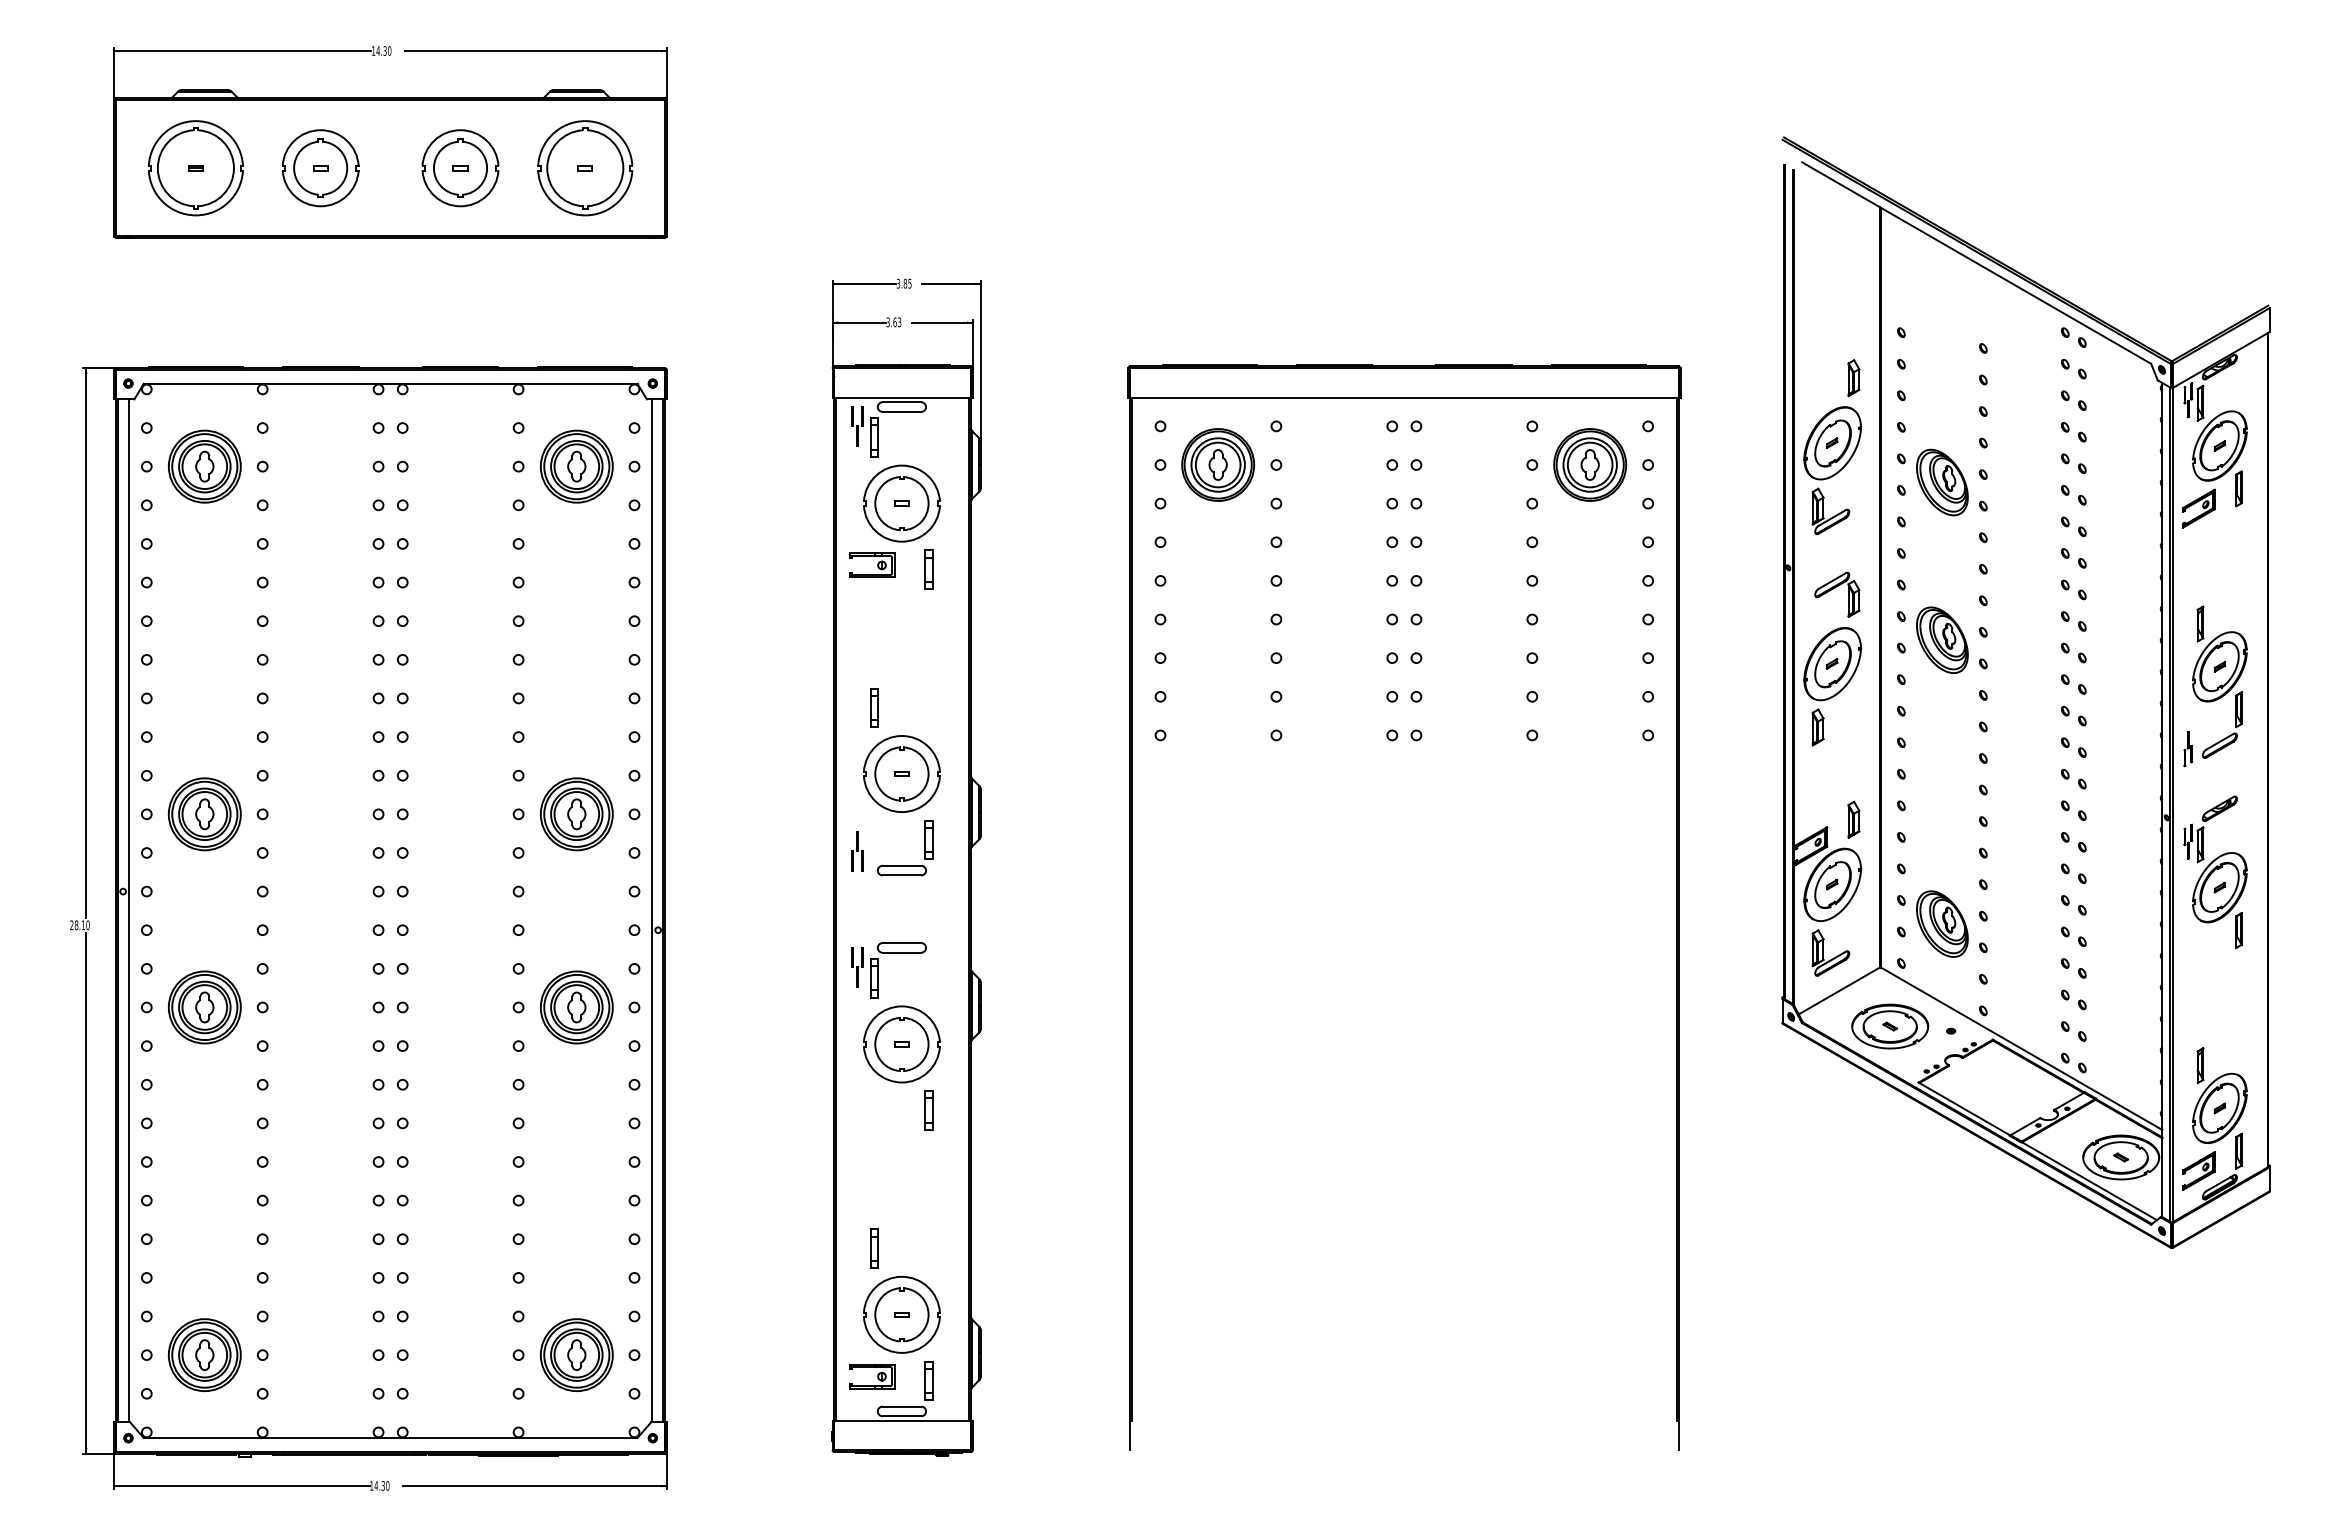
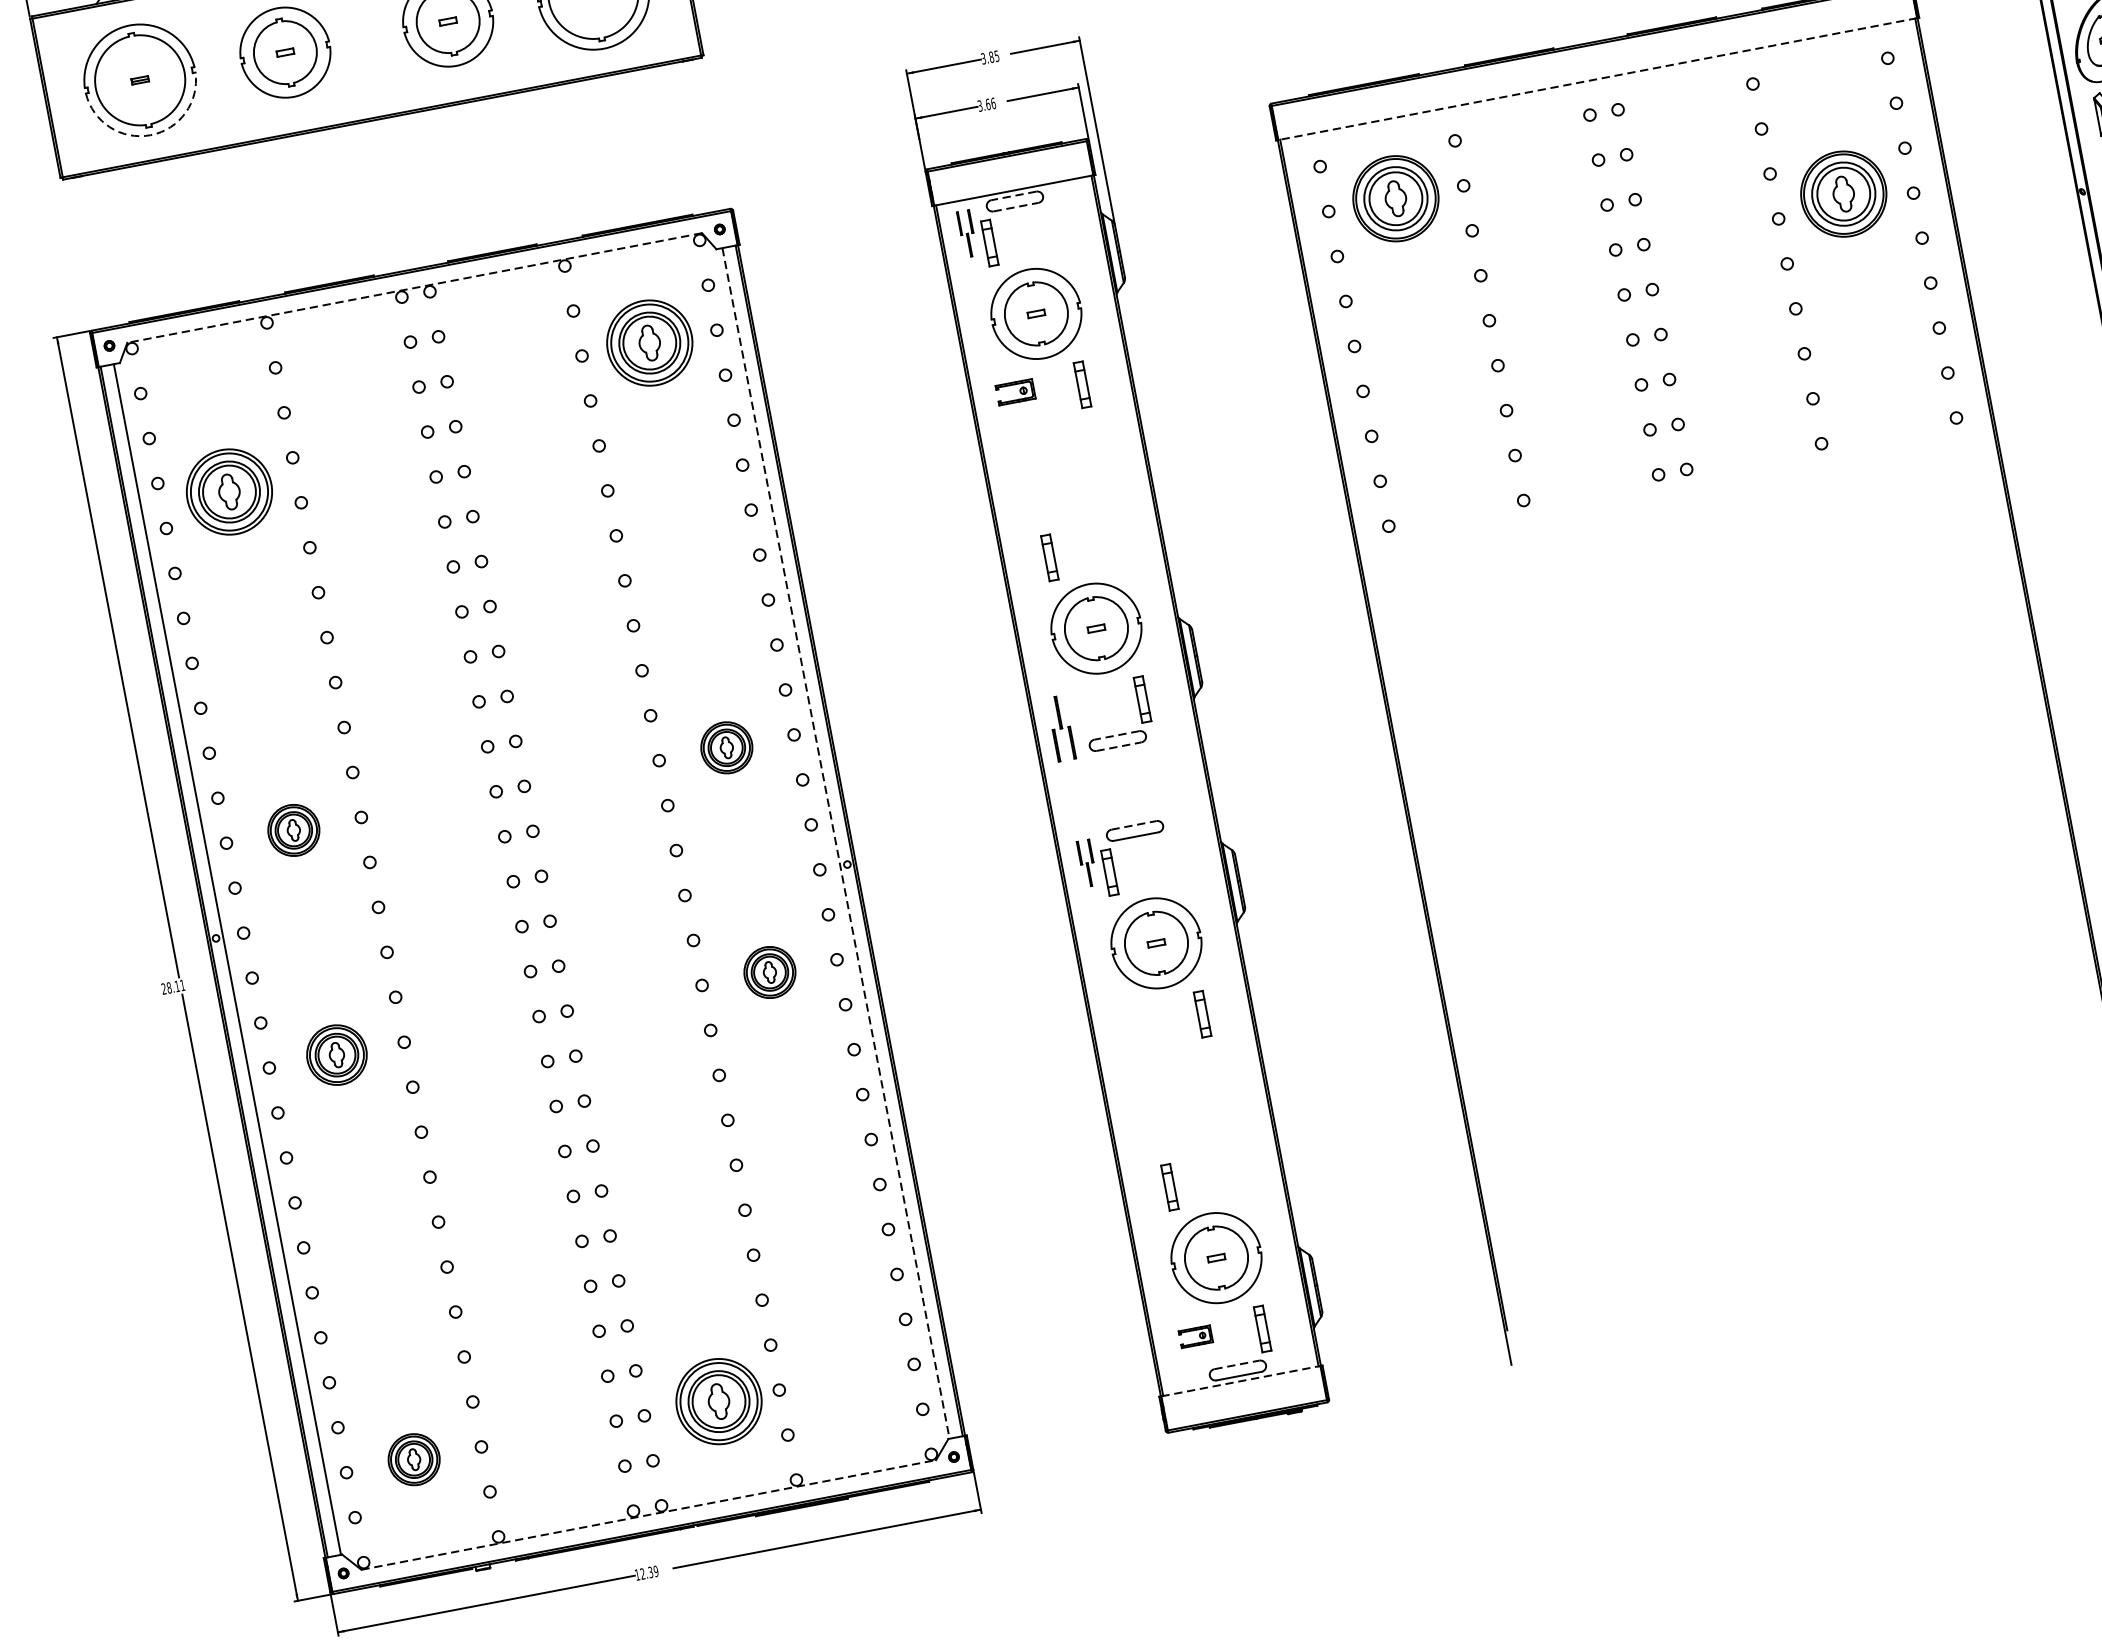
arc: (195, 215) -> (150, 135), solid -> dashed
text: (899, 322) -> (993, 103), 3.63 -> 3.66
line: (390, 383) -> (414, 287), solid -> dashed
line: (1403, 397) -> (1596, 79), solid -> dashed
line: (901, 402) -> (1013, 196), solid -> dashed
line: (902, 411) -> (1016, 206), solid -> dashed
part: (1590, 464) -> (1844, 193), moved
part: (204, 466) -> (229, 491), moved
part: (872, 564) -> (1015, 391), size x0.7
part: (204, 814) -> (293, 830), size x0.6
part: (576, 814) -> (726, 748), size x0.6
part: (857, 851) -> (1061, 728), size x1.4
line: (901, 865) -> (1116, 735), solid -> dashed
line: (902, 875) -> (1119, 746), solid -> dashed
line: (652, 911) -> (836, 844), solid -> dashed
text: (87, 924) -> (181, 984), 28.10 -> 28.11
line: (902, 943) -> (1134, 825), solid -> dashed
part: (204, 1007) -> (336, 1055), size x0.7
part: (576, 1007) -> (769, 972), size x0.6
part: (204, 1354) -> (413, 1459), size x0.6
part: (576, 1354) -> (718, 1400), moved
part: (872, 1376) -> (1195, 1336), size x0.6
line: (902, 1406) -> (1237, 1364), solid -> dashed
line: (903, 1420) -> (1241, 1380), solid -> dashed
line: (390, 1438) -> (648, 1515), solid -> dashed
text: (381, 1485) -> (648, 1572), 14.30 -> 12.39

